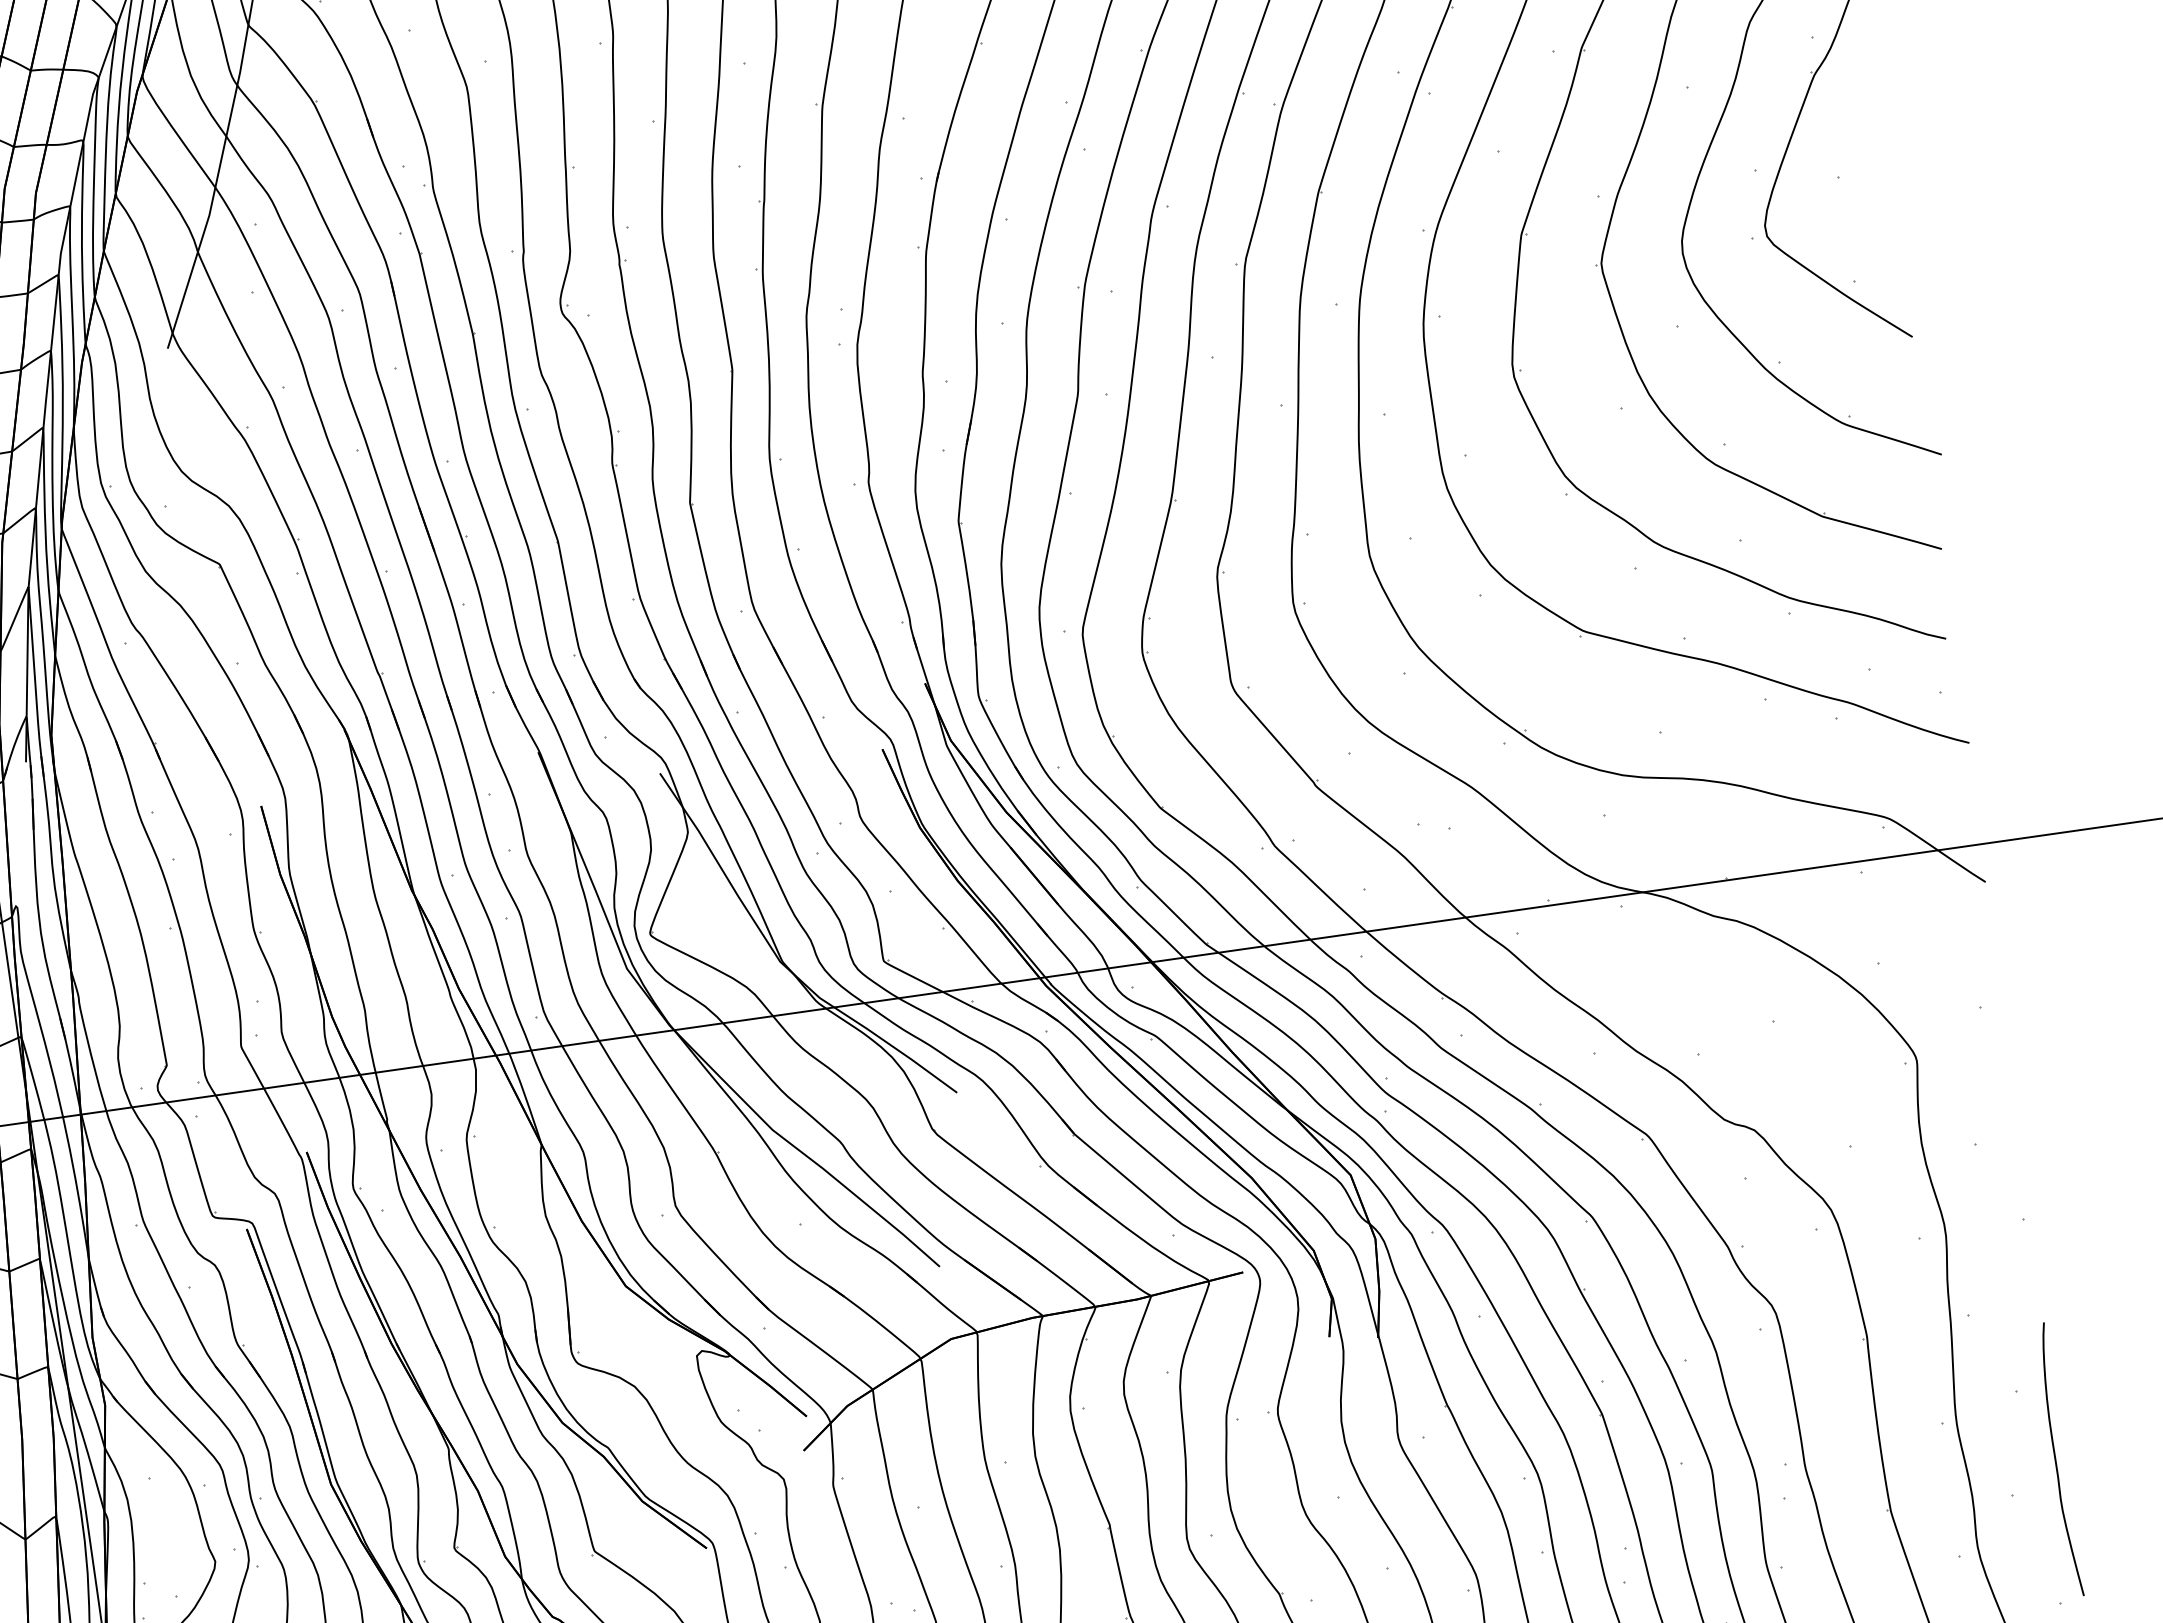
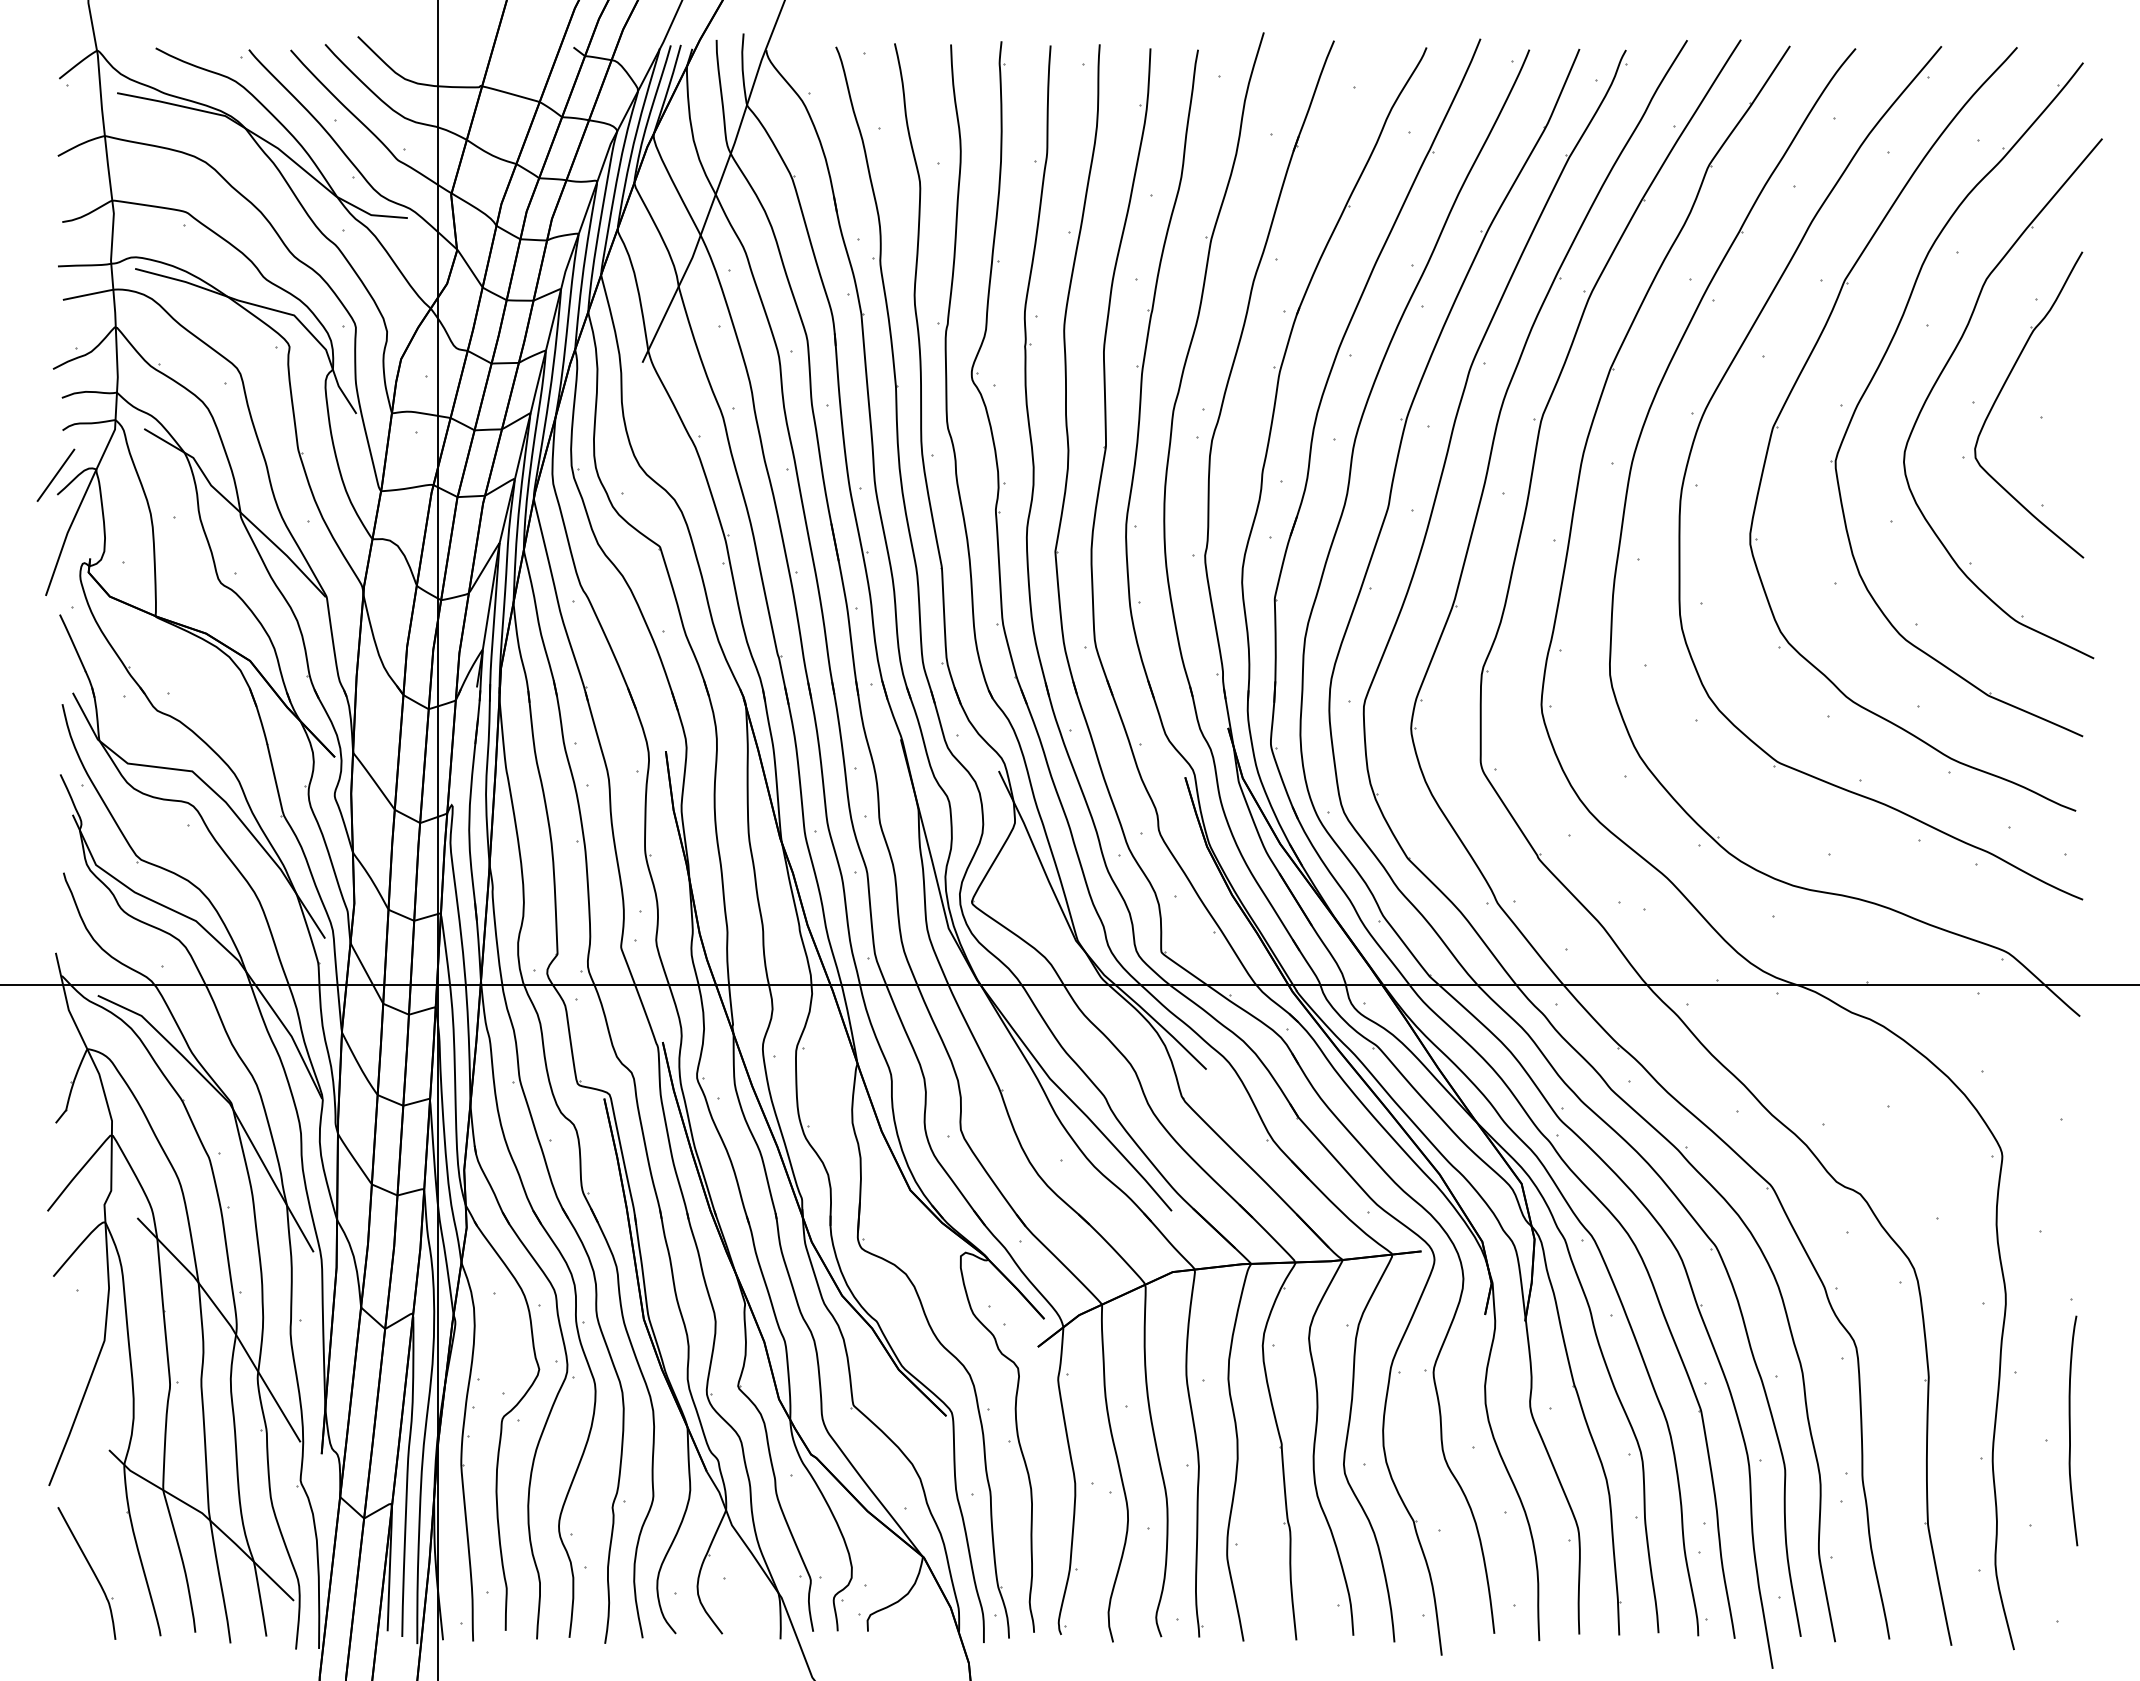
curve: (2056, 1459) -> (2070, 1430), moved

